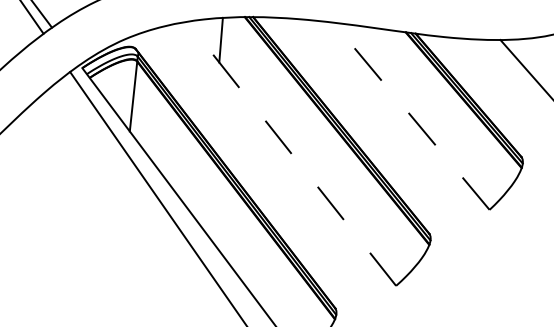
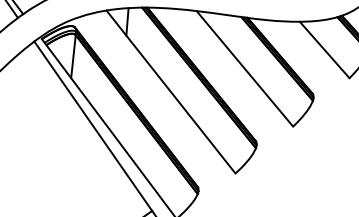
line: (410, 115) -> (244, 68), dashed -> solid
line: (290, 153) -> (170, 91), dashed -> solid

